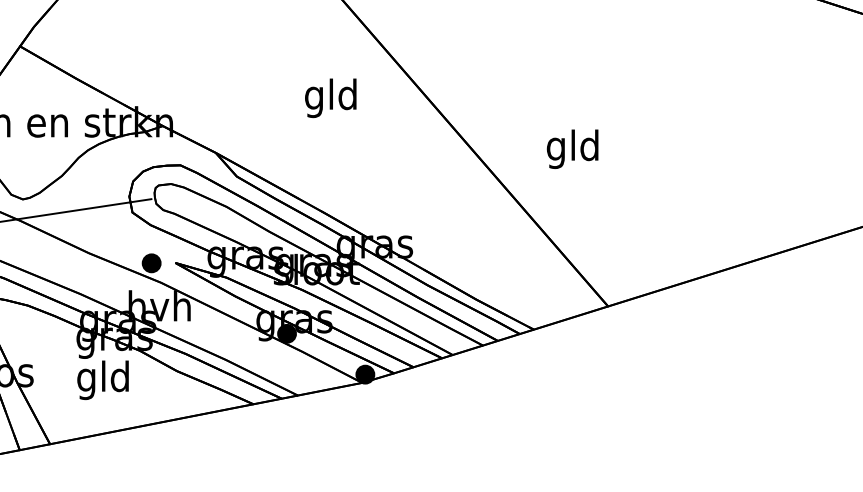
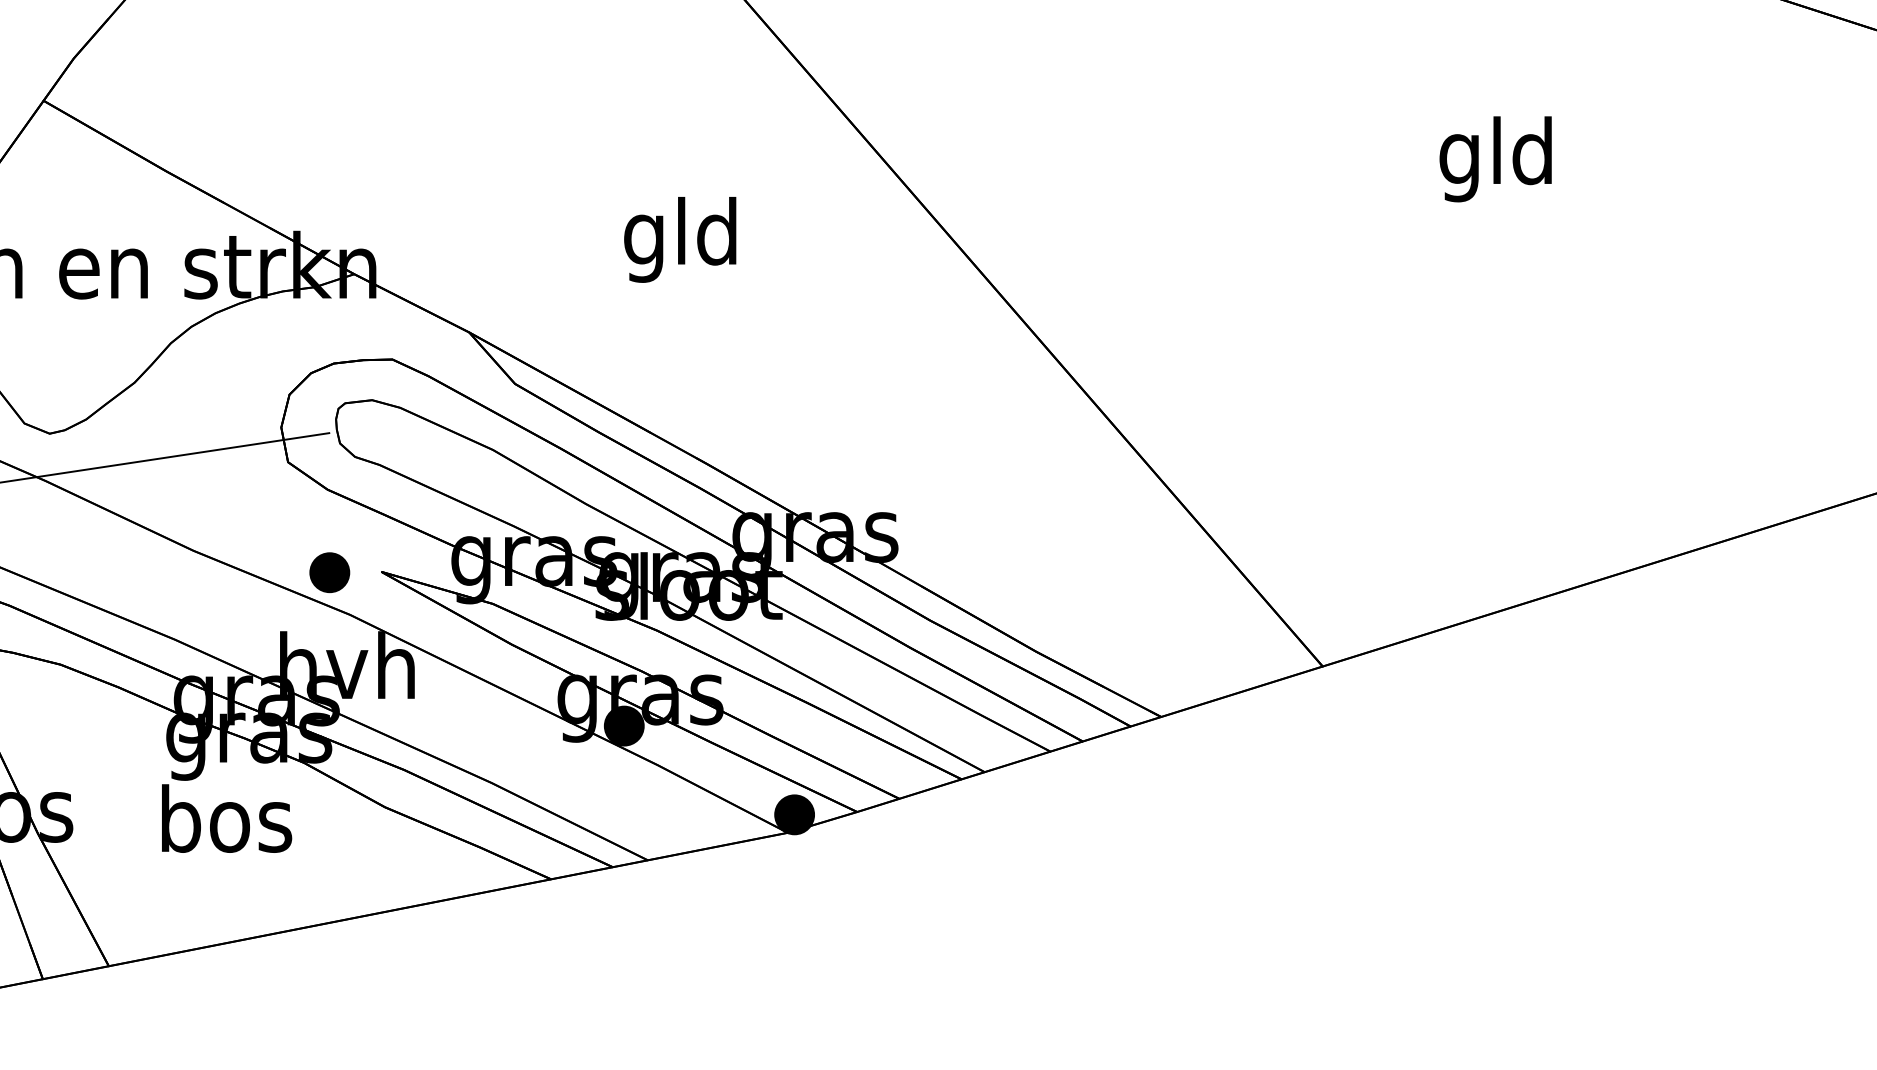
text: (330, 98) -> (679, 240), moved
text: (572, 148) -> (1495, 157), moved
text: (104, 380) -> (227, 827), gld -> bos

